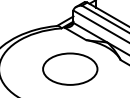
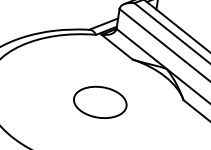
part: (70, 68) -> (100, 101), size x0.6

